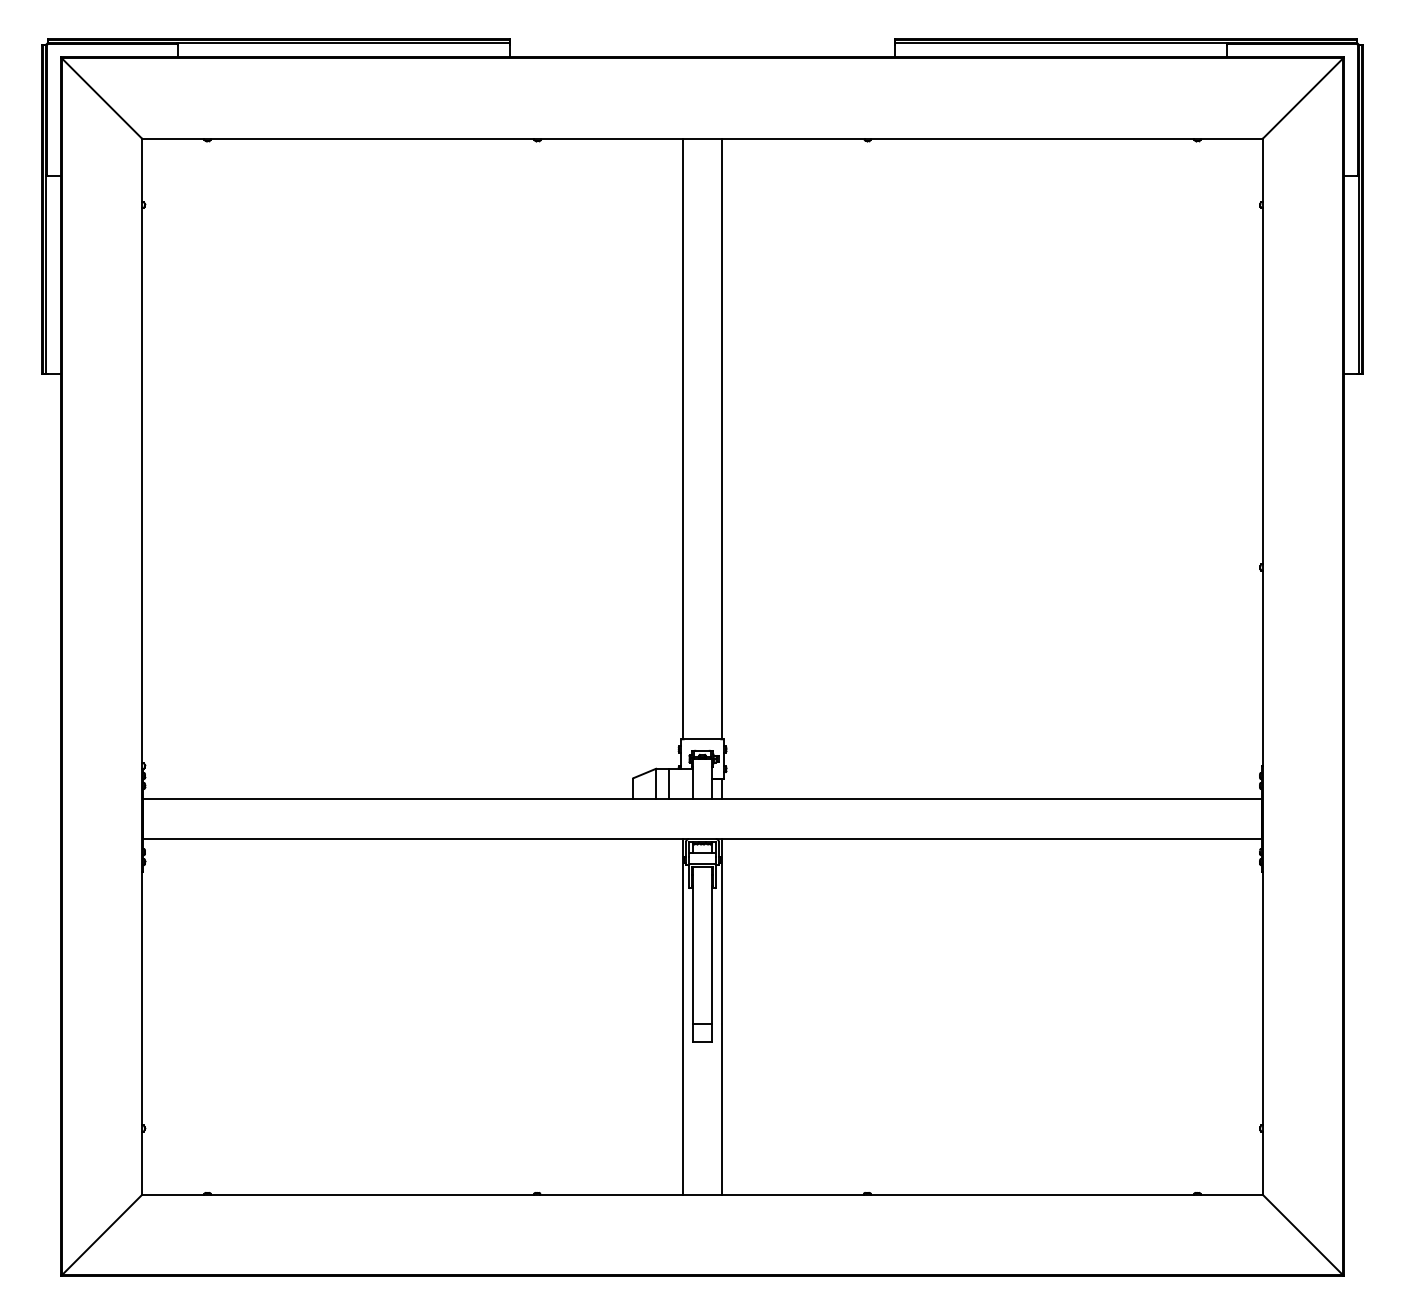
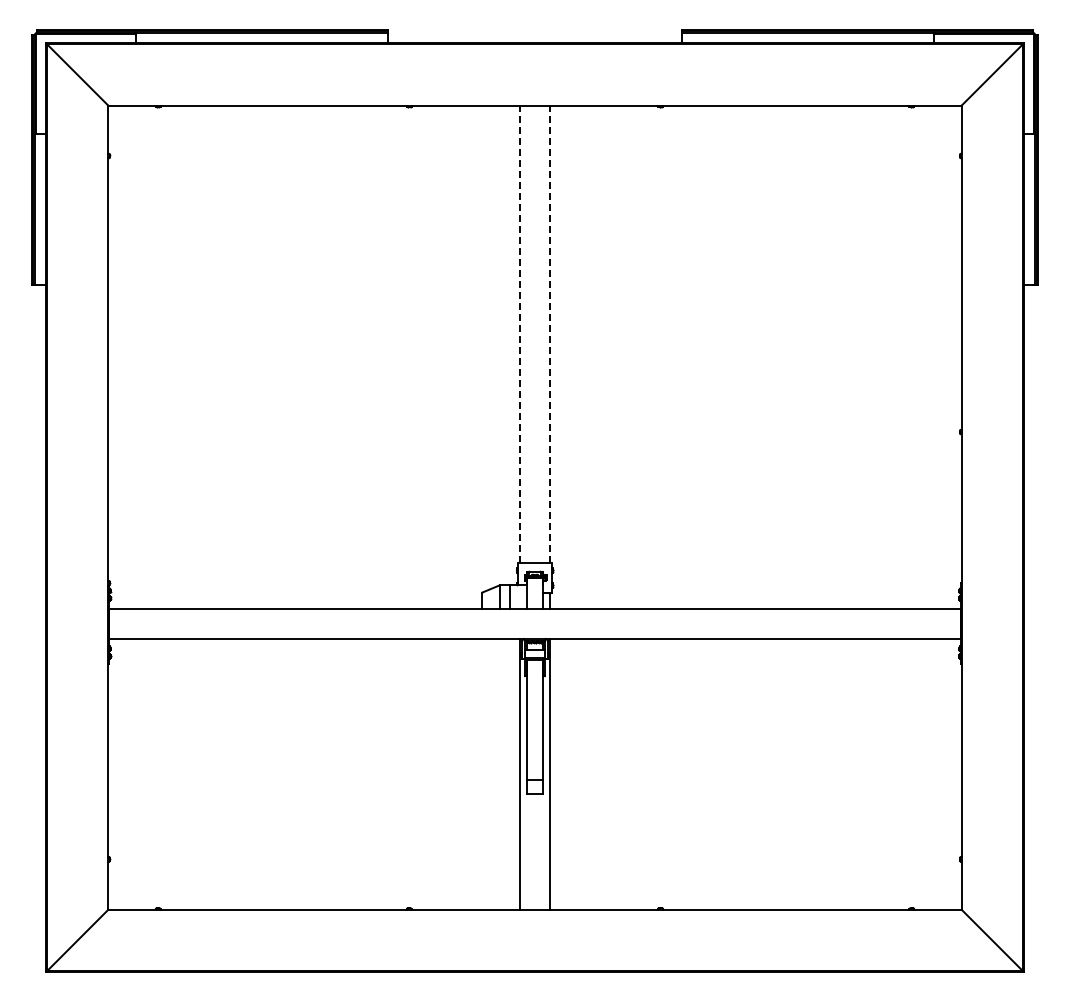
line: (682, 439) -> (519, 334), solid -> dashed
line: (722, 439) -> (550, 334), solid -> dashed

